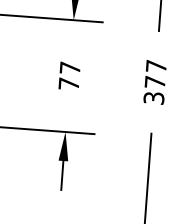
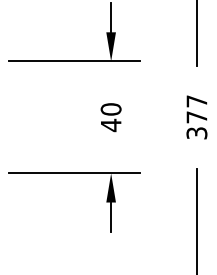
text: (68, 76) -> (110, 117), 77 -> 40

